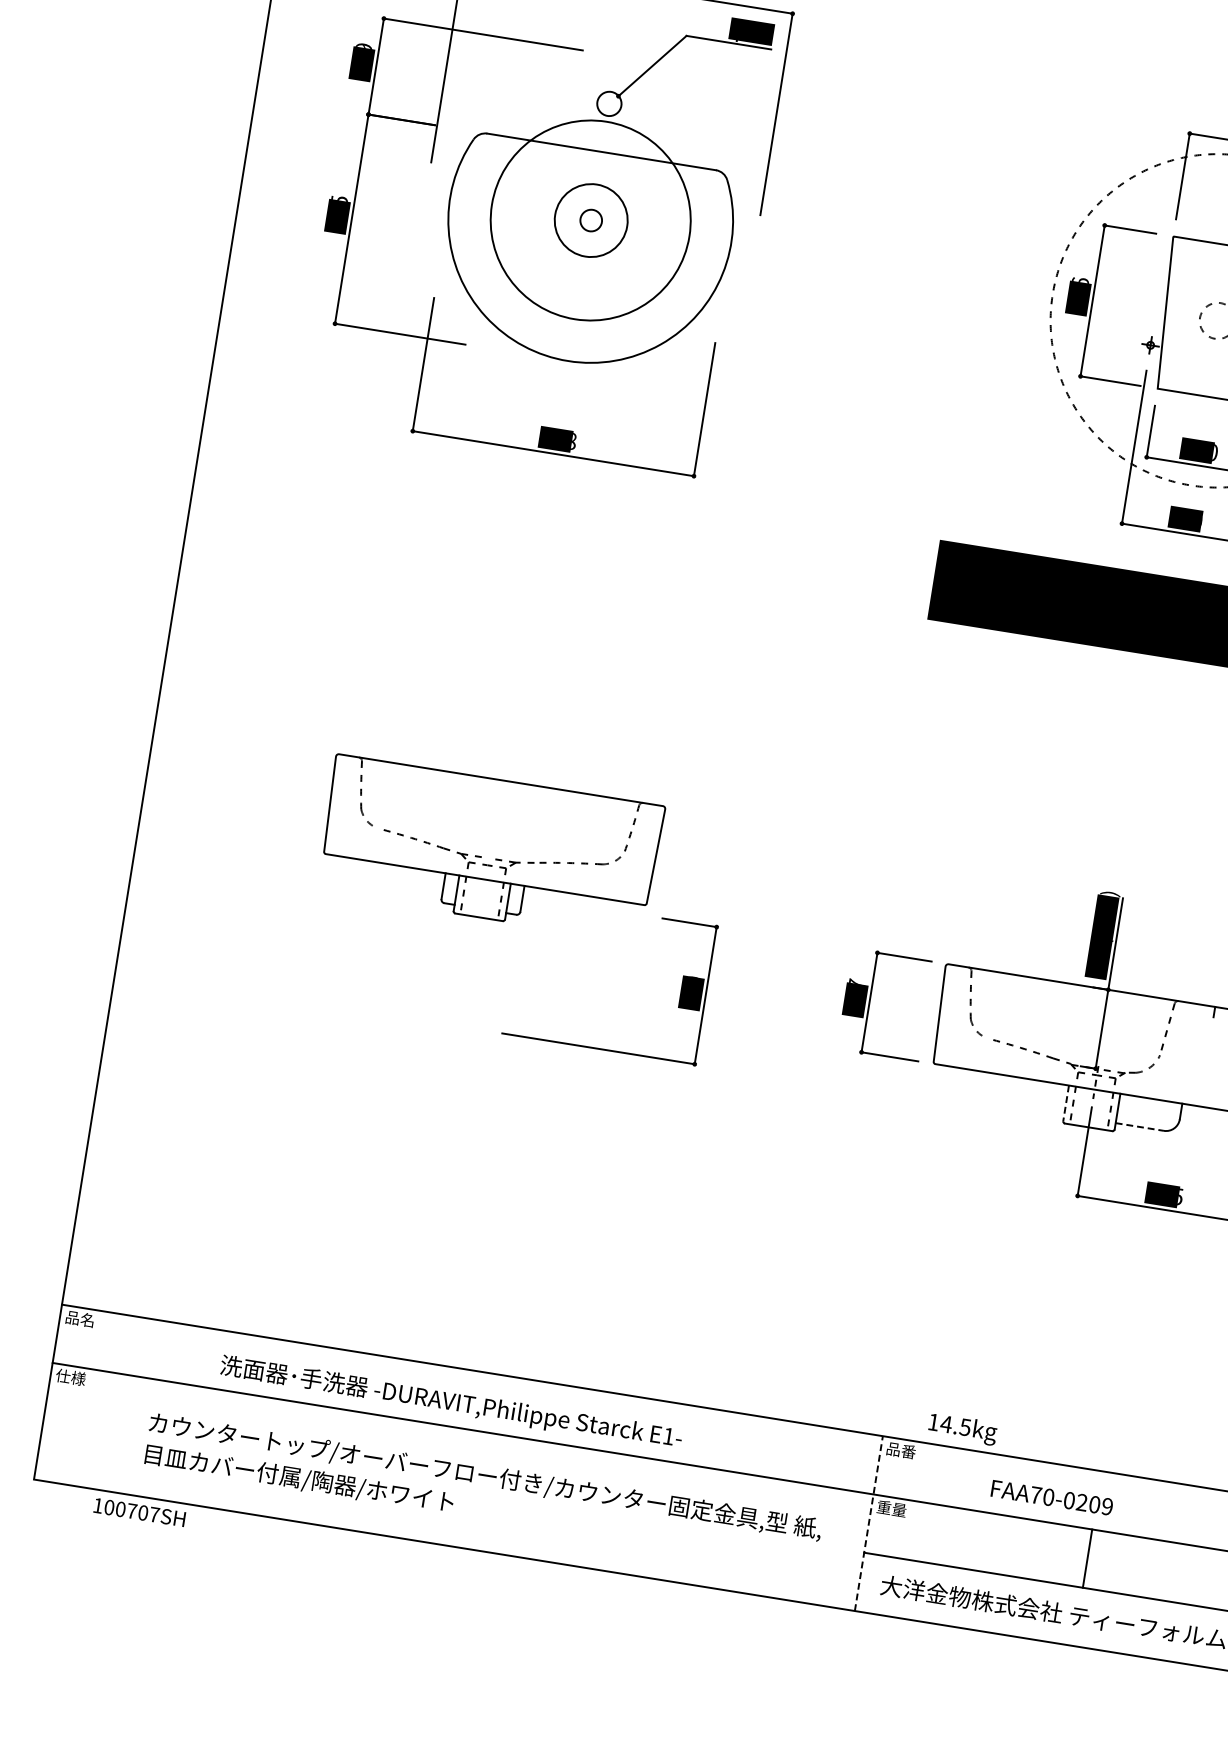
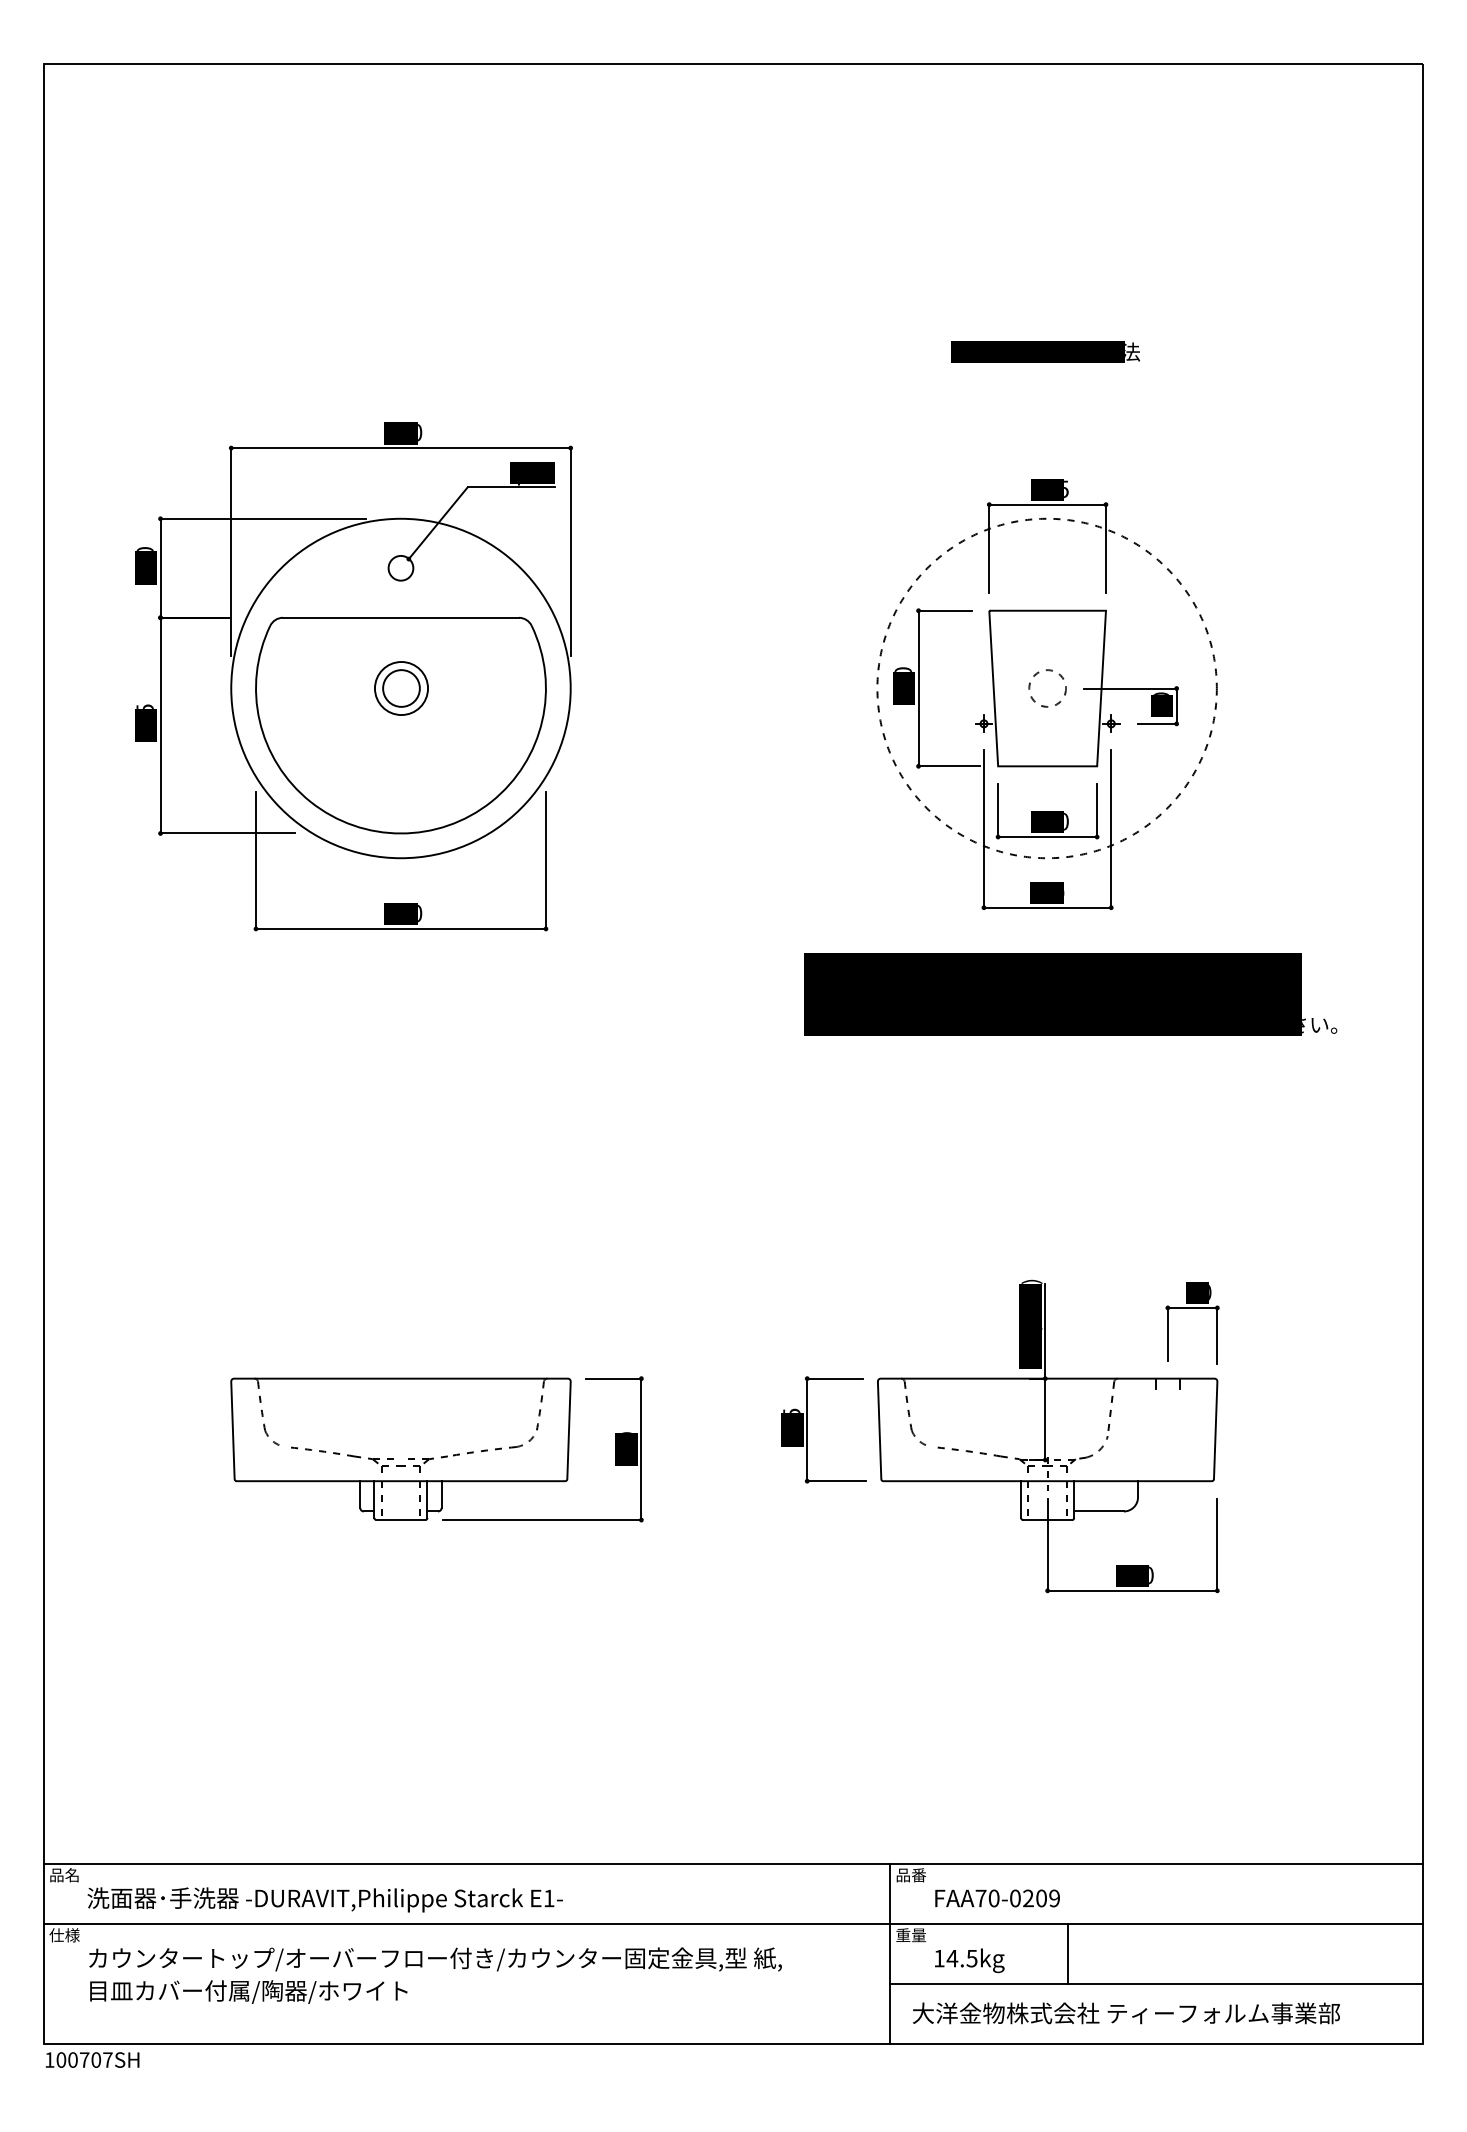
text: (363, 44) -> (144, 548), 149 -> 140
circle: (590, 220) -> (400, 688), size x1.67
circle: (591, 220) -> (401, 688), size x0.71
circle: (591, 220) -> (401, 688), size x1.67
text: (1080, 279) -> (902, 669), 136 -> 220
text: (574, 441) -> (420, 913), 418 -> 410
part: (489, 847) -> (400, 1448), moved
text: (857, 981) -> (791, 1410), 197 -> 145
line: (1066, 1104) -> (1021, 1500), dashed -> solid
line: (1140, 1127) -> (1099, 1511), dashed -> solid
text: (1180, 1197) -> (1151, 1575), 225 -> 240
text: (450, 1402) -> (324, 1899), moved
text: (962, 1428) -> (969, 1960), moved
text: (483, 1492) -> (435, 1975), moved
text: (1052, 1497) -> (997, 1898), moved
text: (139, 1511) -> (92, 2059), moved
line: (868, 1523) -> (890, 1953), dashed -> solid
line: (1087, 1558) -> (1067, 1953), moved

